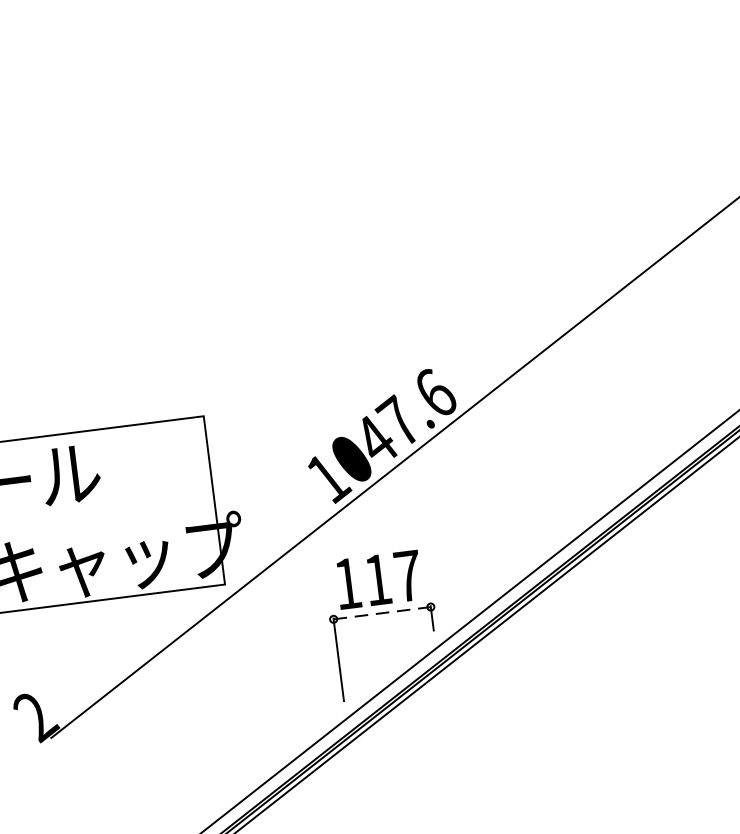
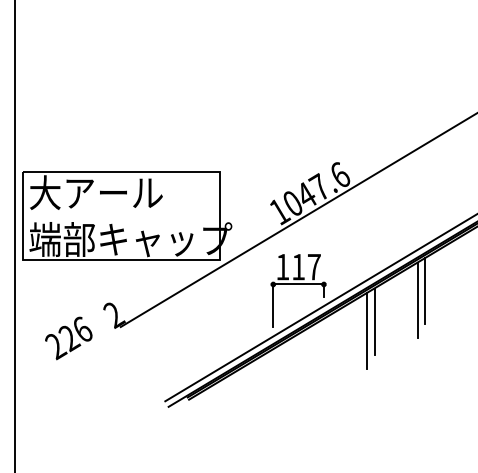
line: (627, 595) -> (425, 291), added
line: (383, 613) -> (299, 284), dashed -> solid
line: (614, 615) -> (417, 300), added
line: (536, 665) -> (374, 321), added
line: (525, 684) -> (367, 330), added

